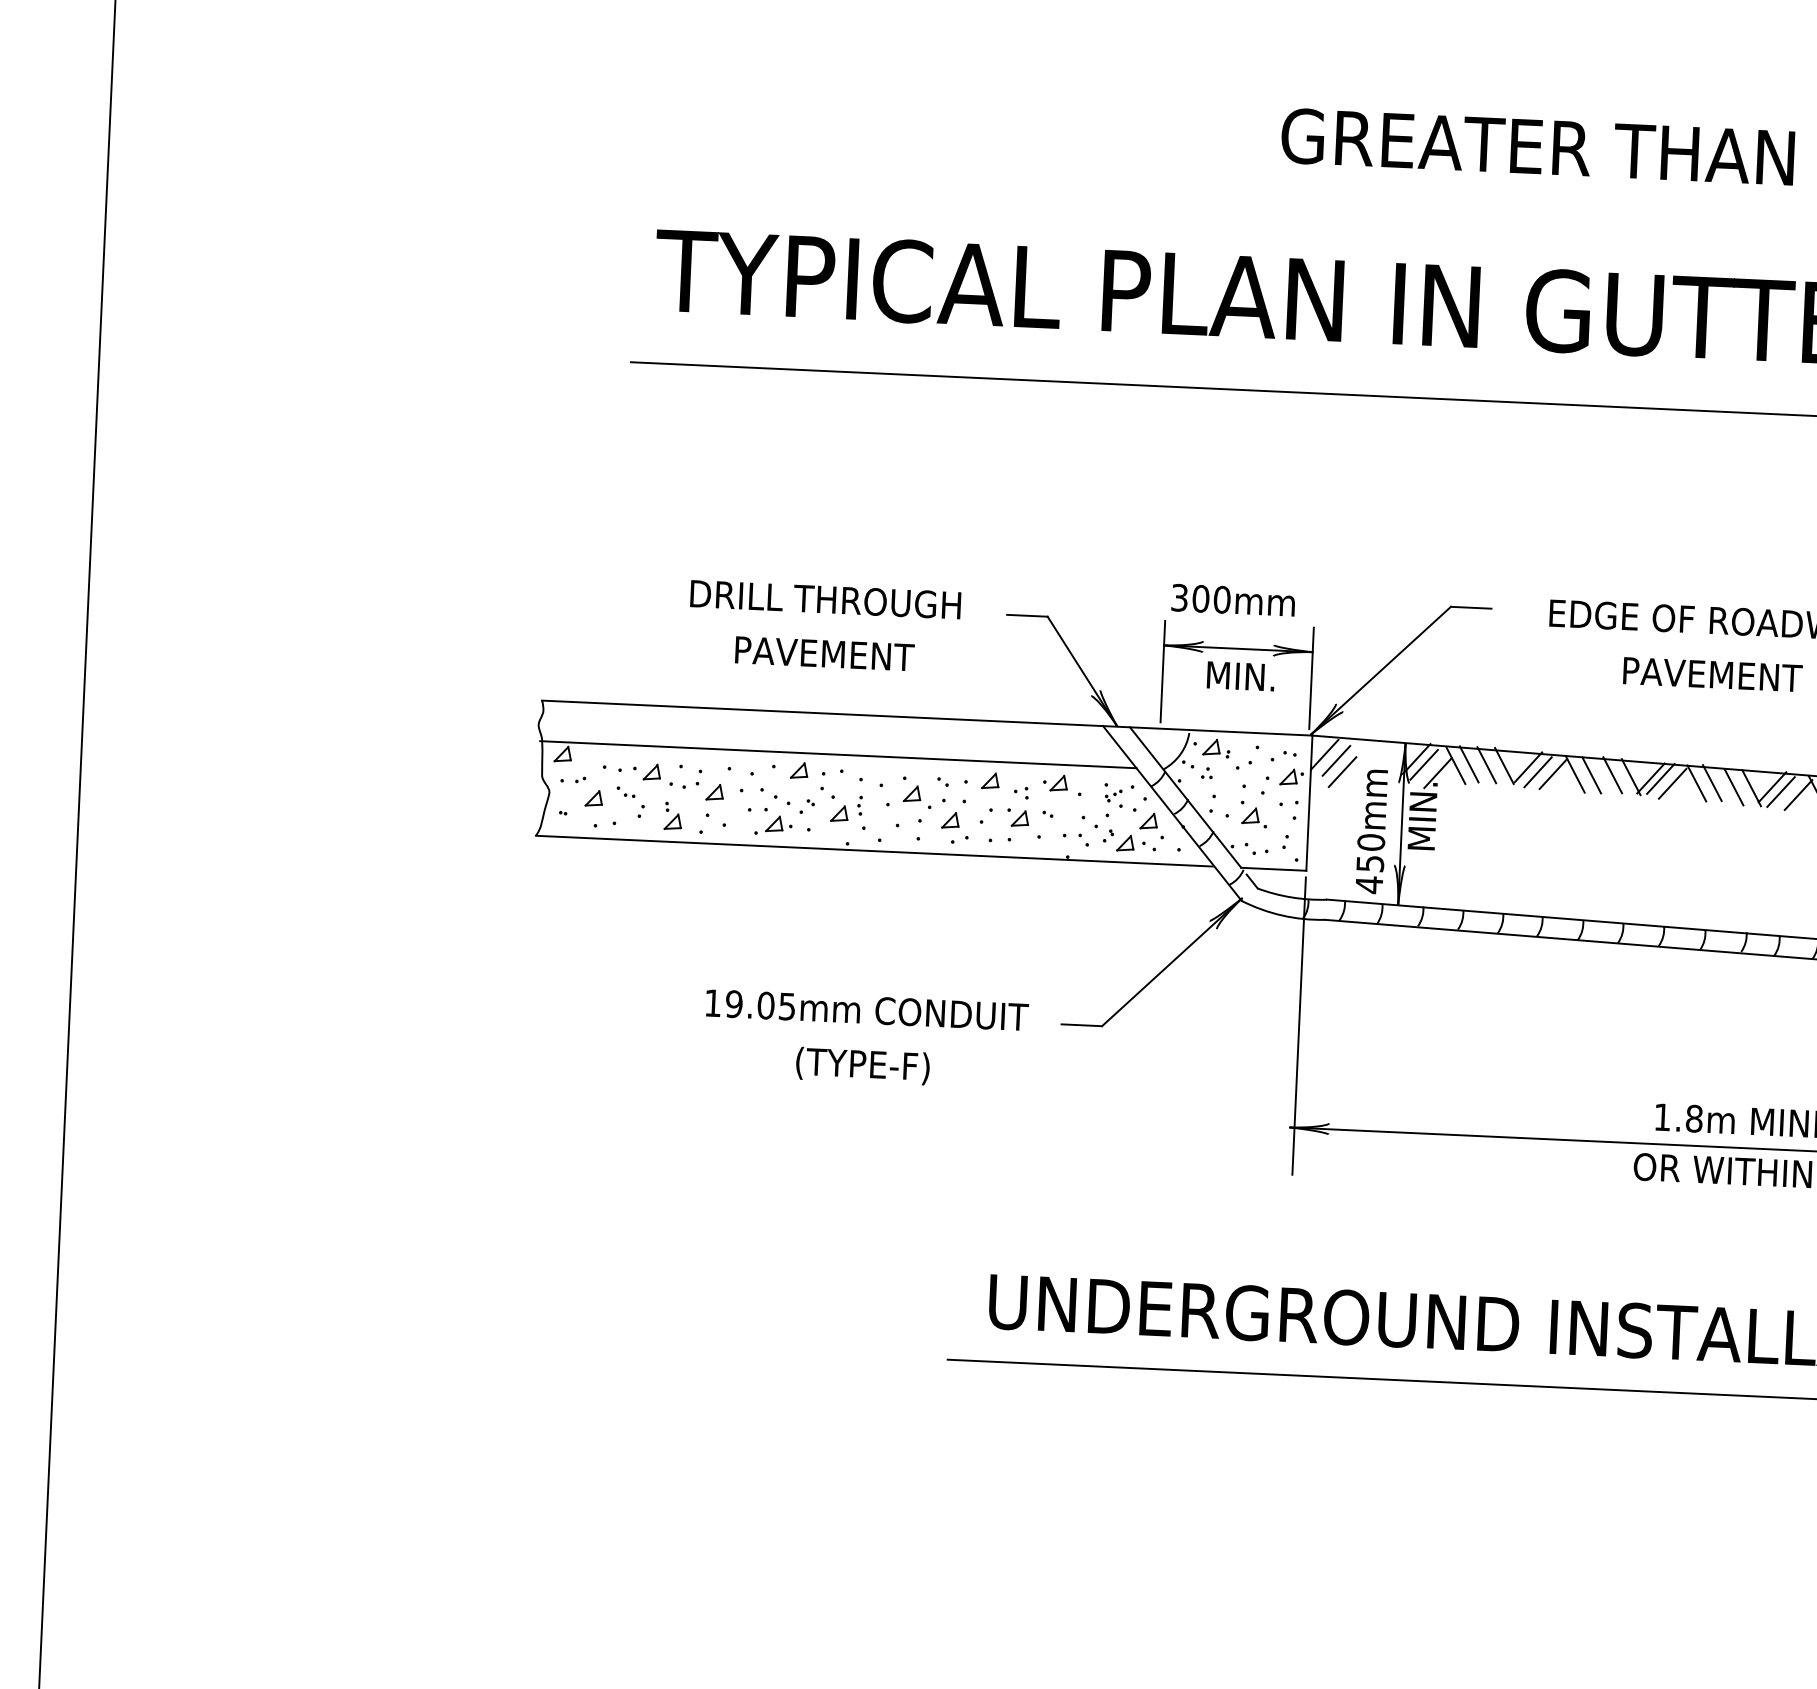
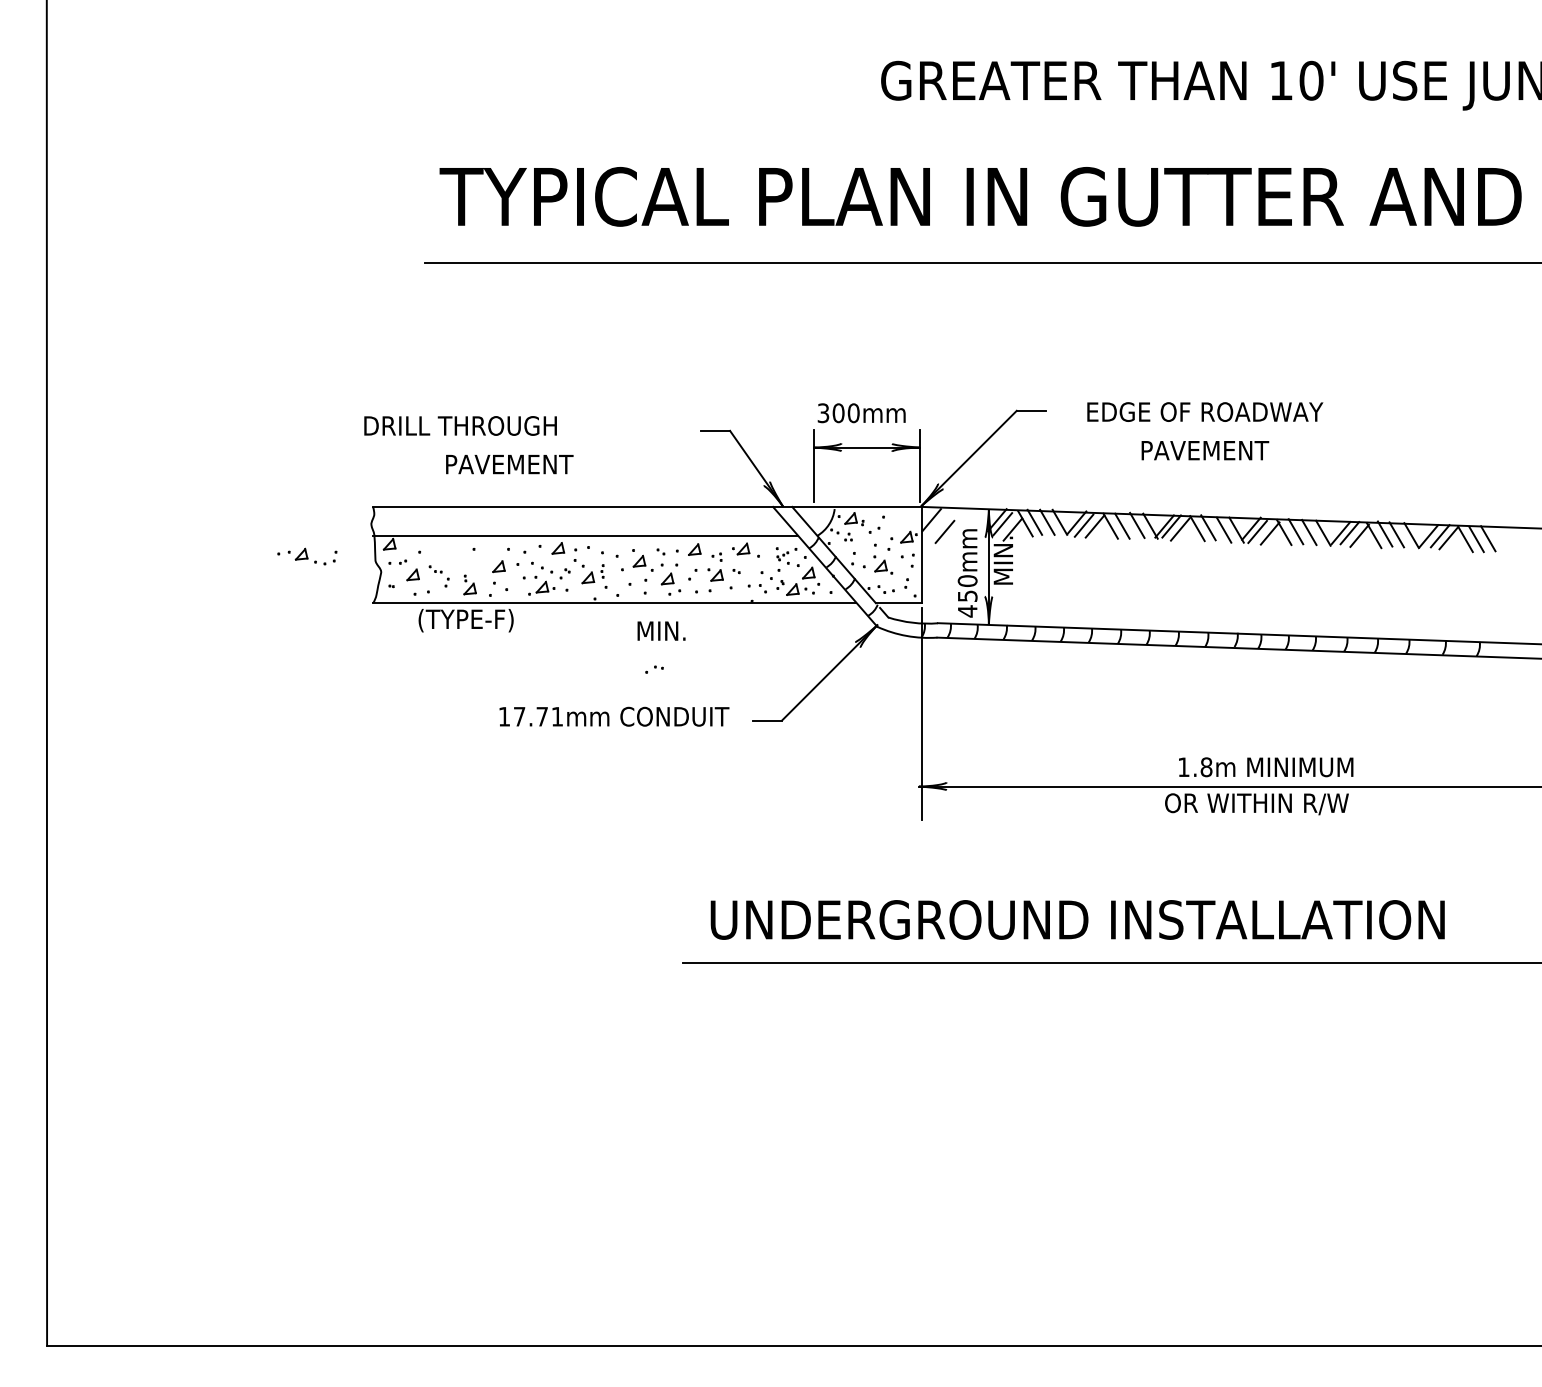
text: (825, 599) -> (460, 425), moved
text: (824, 653) -> (509, 464), moved
text: (1240, 675) -> (661, 630), moved
part: (1283, 756) -> (654, 669), moved
line: (1335, 761) -> (939, 524), removed
part: (660, 775) -> (307, 556), moved
text: (759, 1004) -> (537, 716), 19.05mm -> 17.71mm
text: (862, 1065) -> (465, 620), moved

